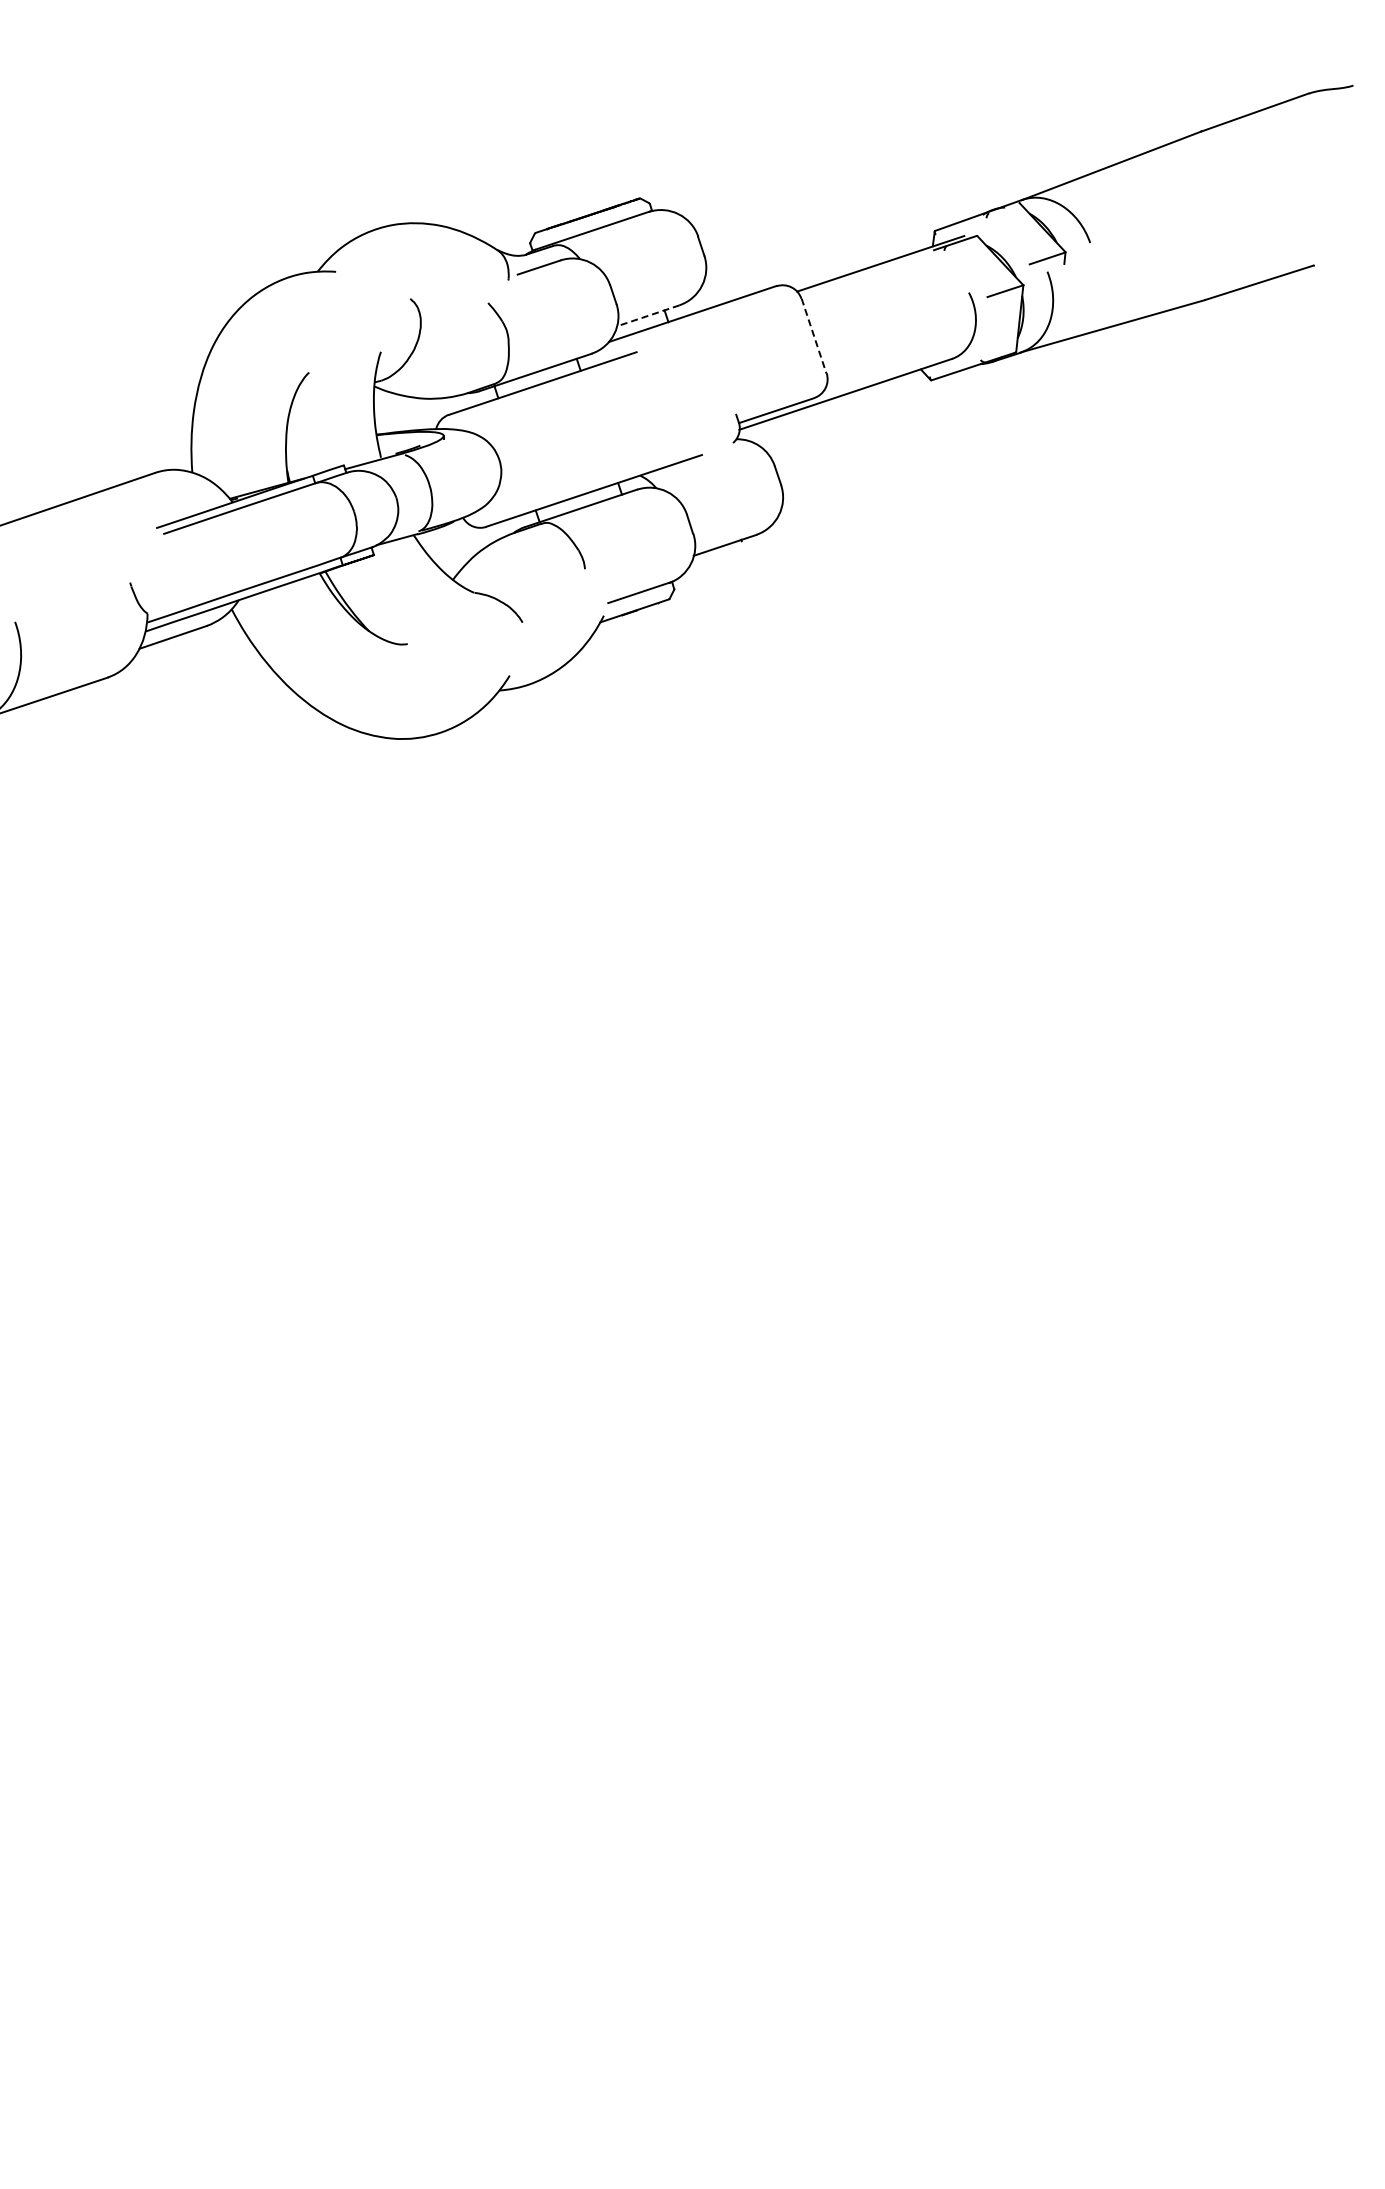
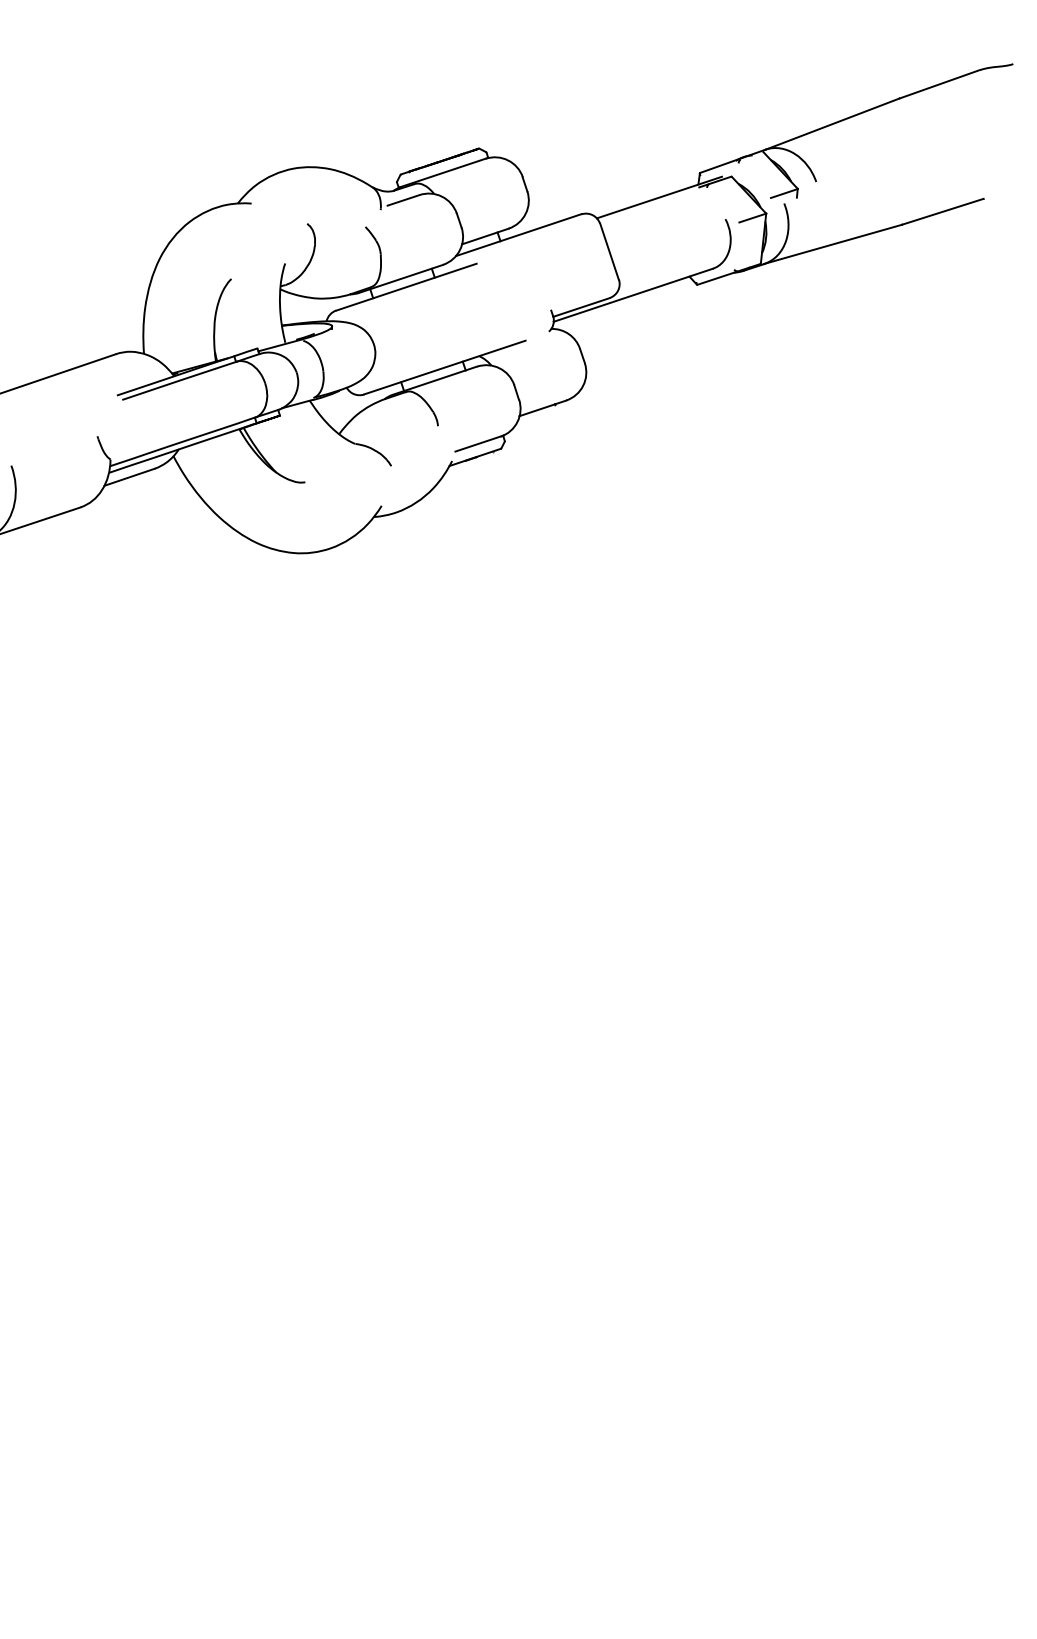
line: (648, 315) -> (485, 236), dashed -> solid
line: (814, 336) -> (609, 251), dashed -> solid

